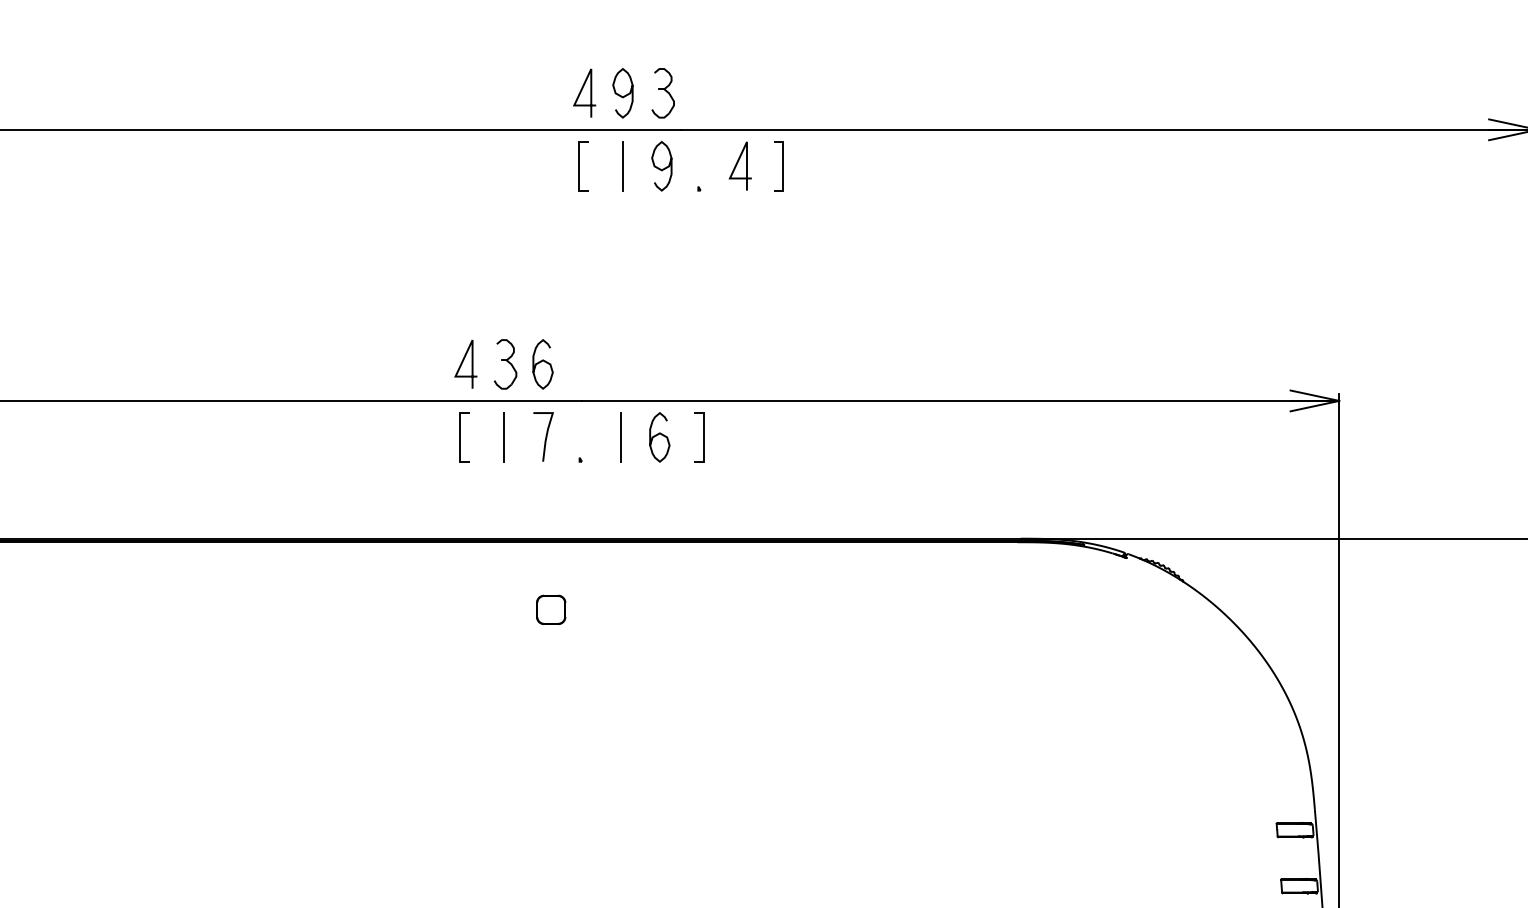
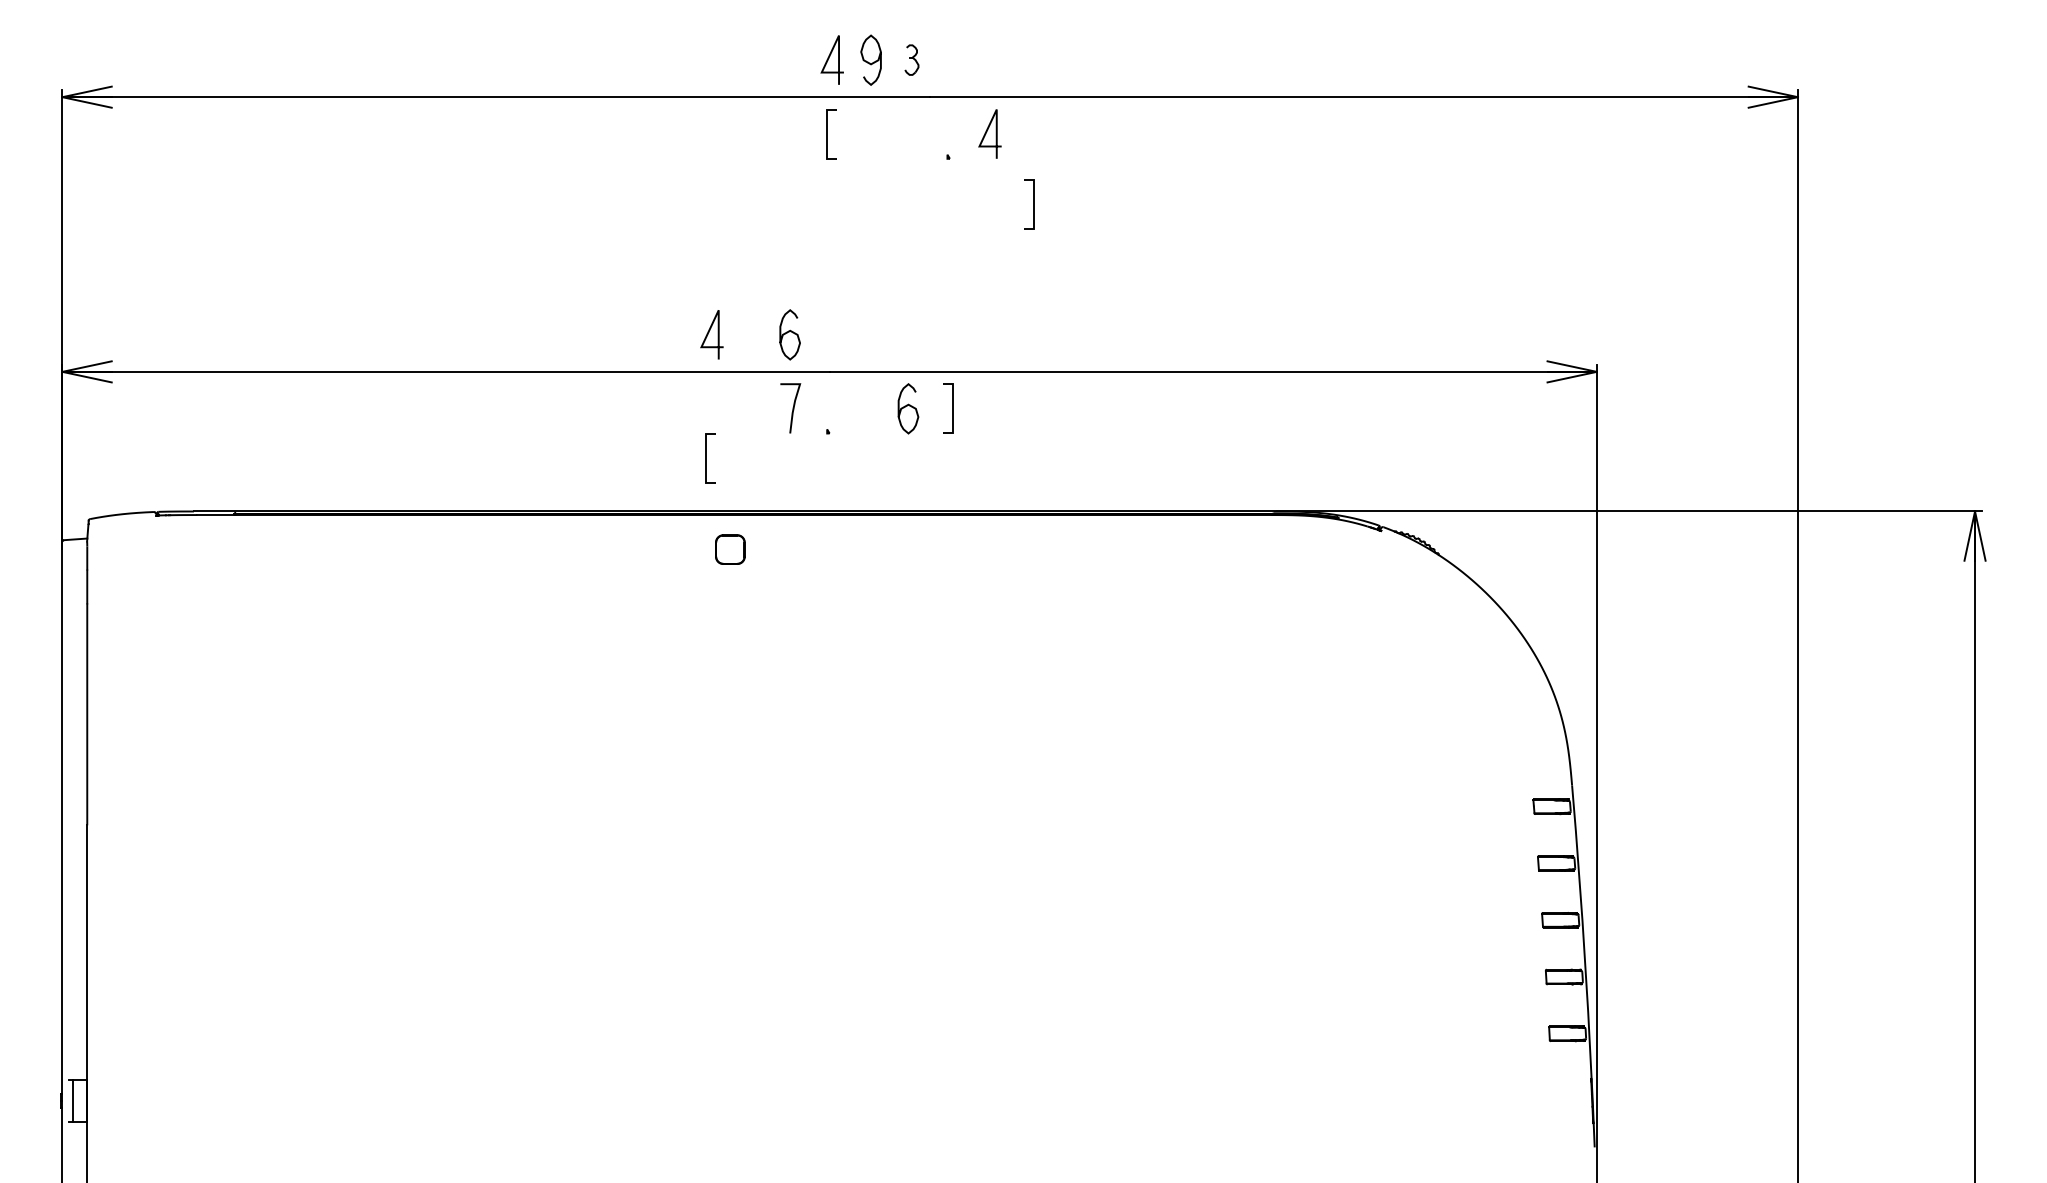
part: (662, 92) -> (911, 59), size x0.6
line: (623, 165) -> (871, 133), removed
line: (783, 166) -> (1033, 204), moved
curve: (660, 168) -> (909, 136), removed
part: (504, 364) -> (751, 334), removed
line: (460, 437) -> (706, 458), moved
line: (503, 437) -> (750, 408), removed
line: (621, 437) -> (869, 408), removed
part: (551, 609) -> (730, 549), moved

